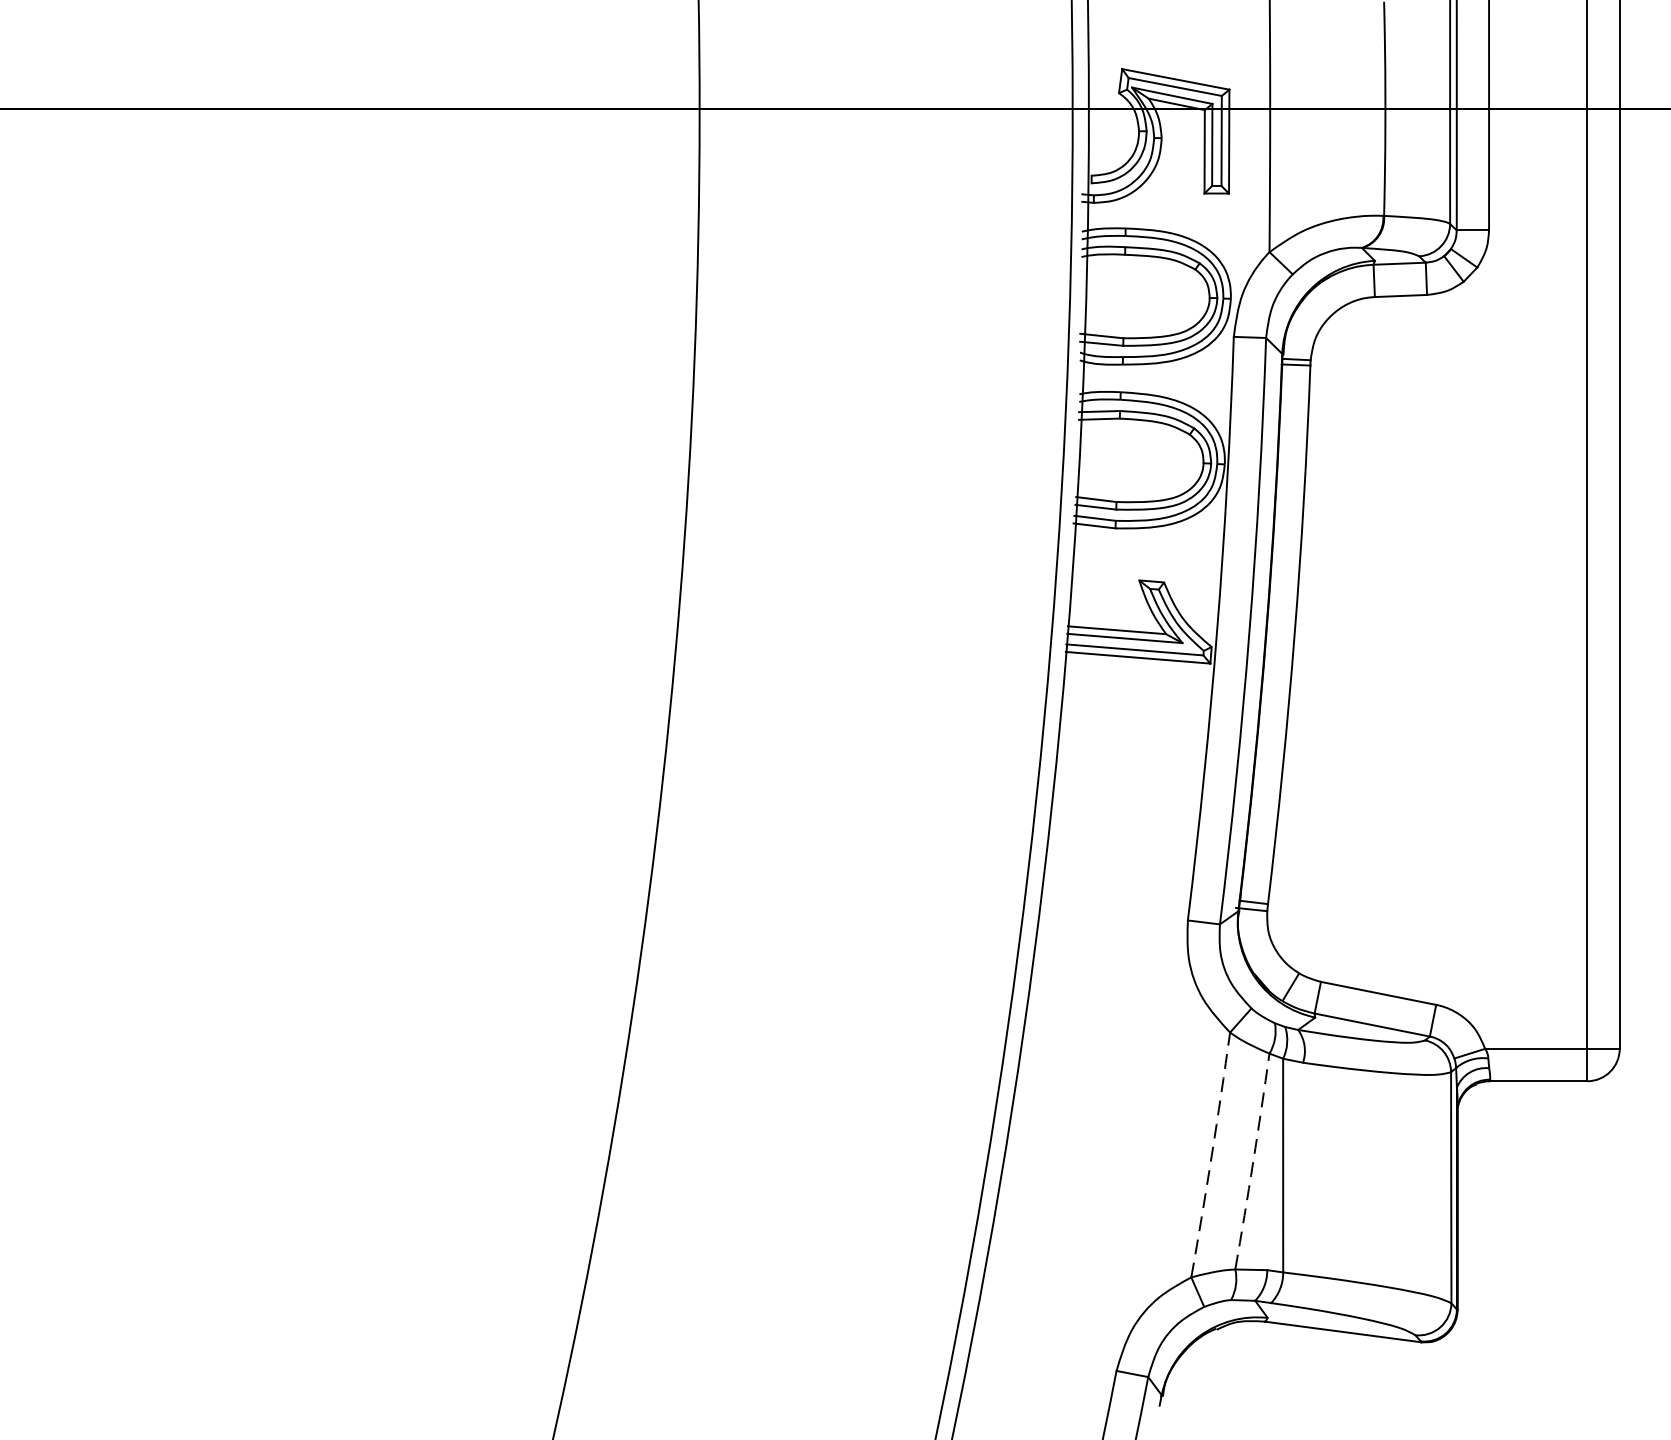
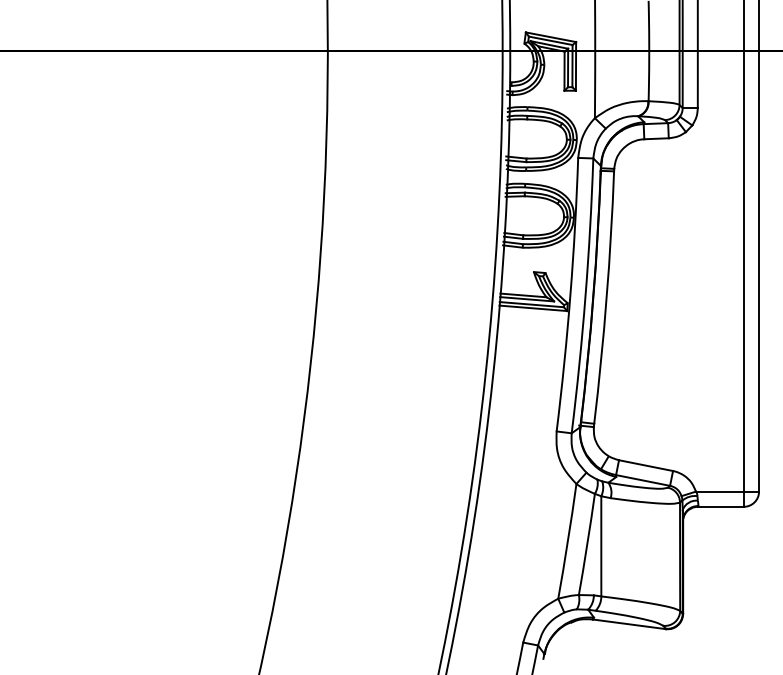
arc: (1211, 1155) -> (567, 541), dashed -> solid
arc: (1253, 1161) -> (587, 544), dashed -> solid

